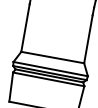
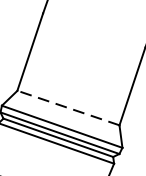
line: (52, 57) -> (68, 107), solid -> dashed

